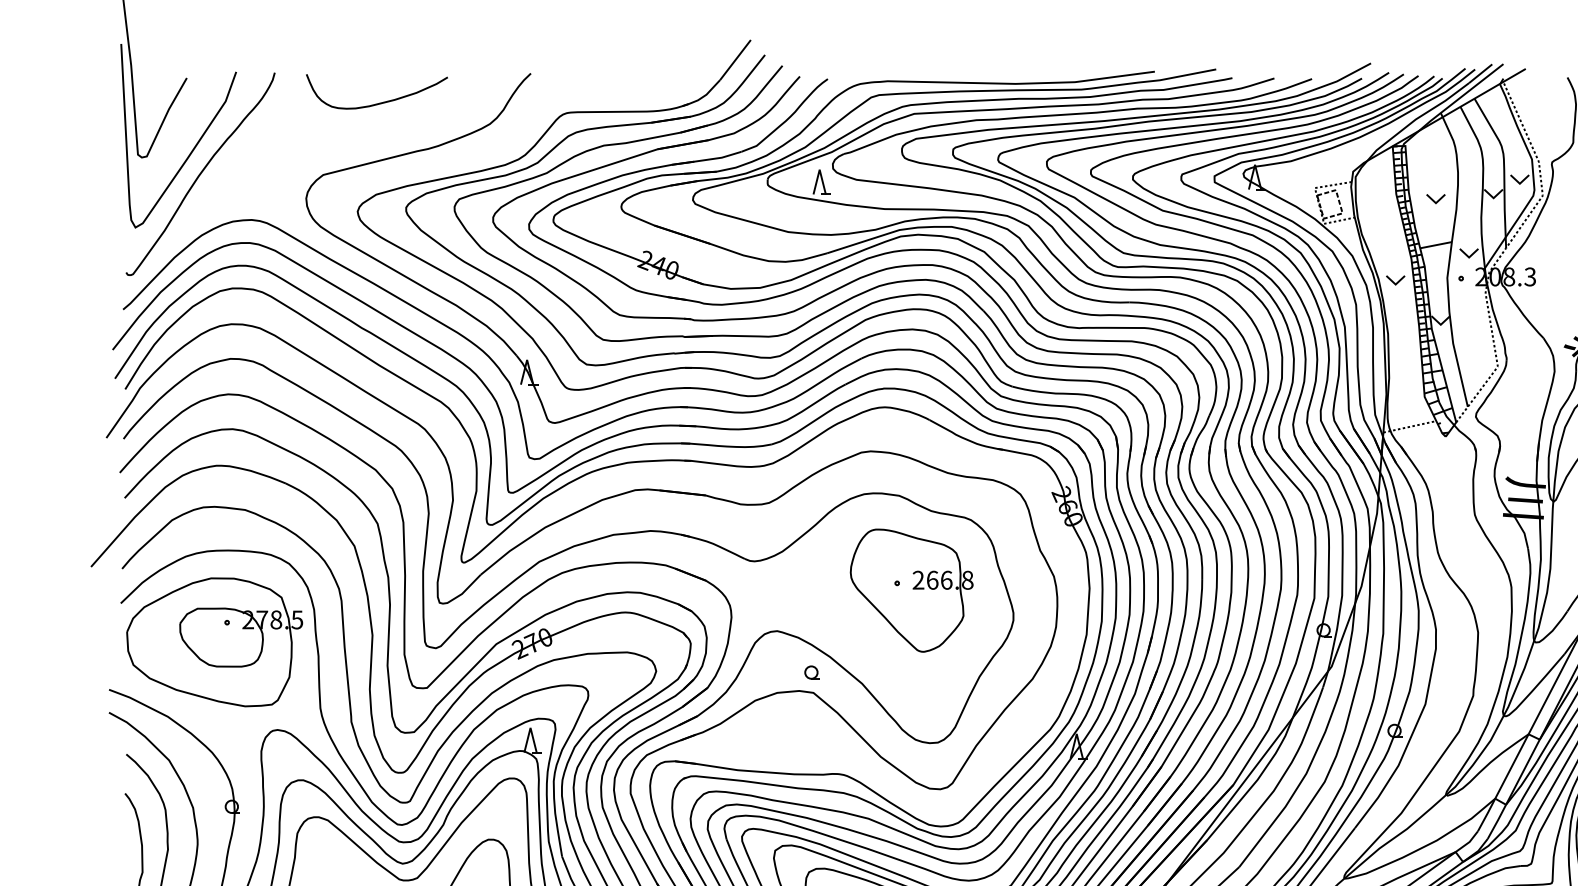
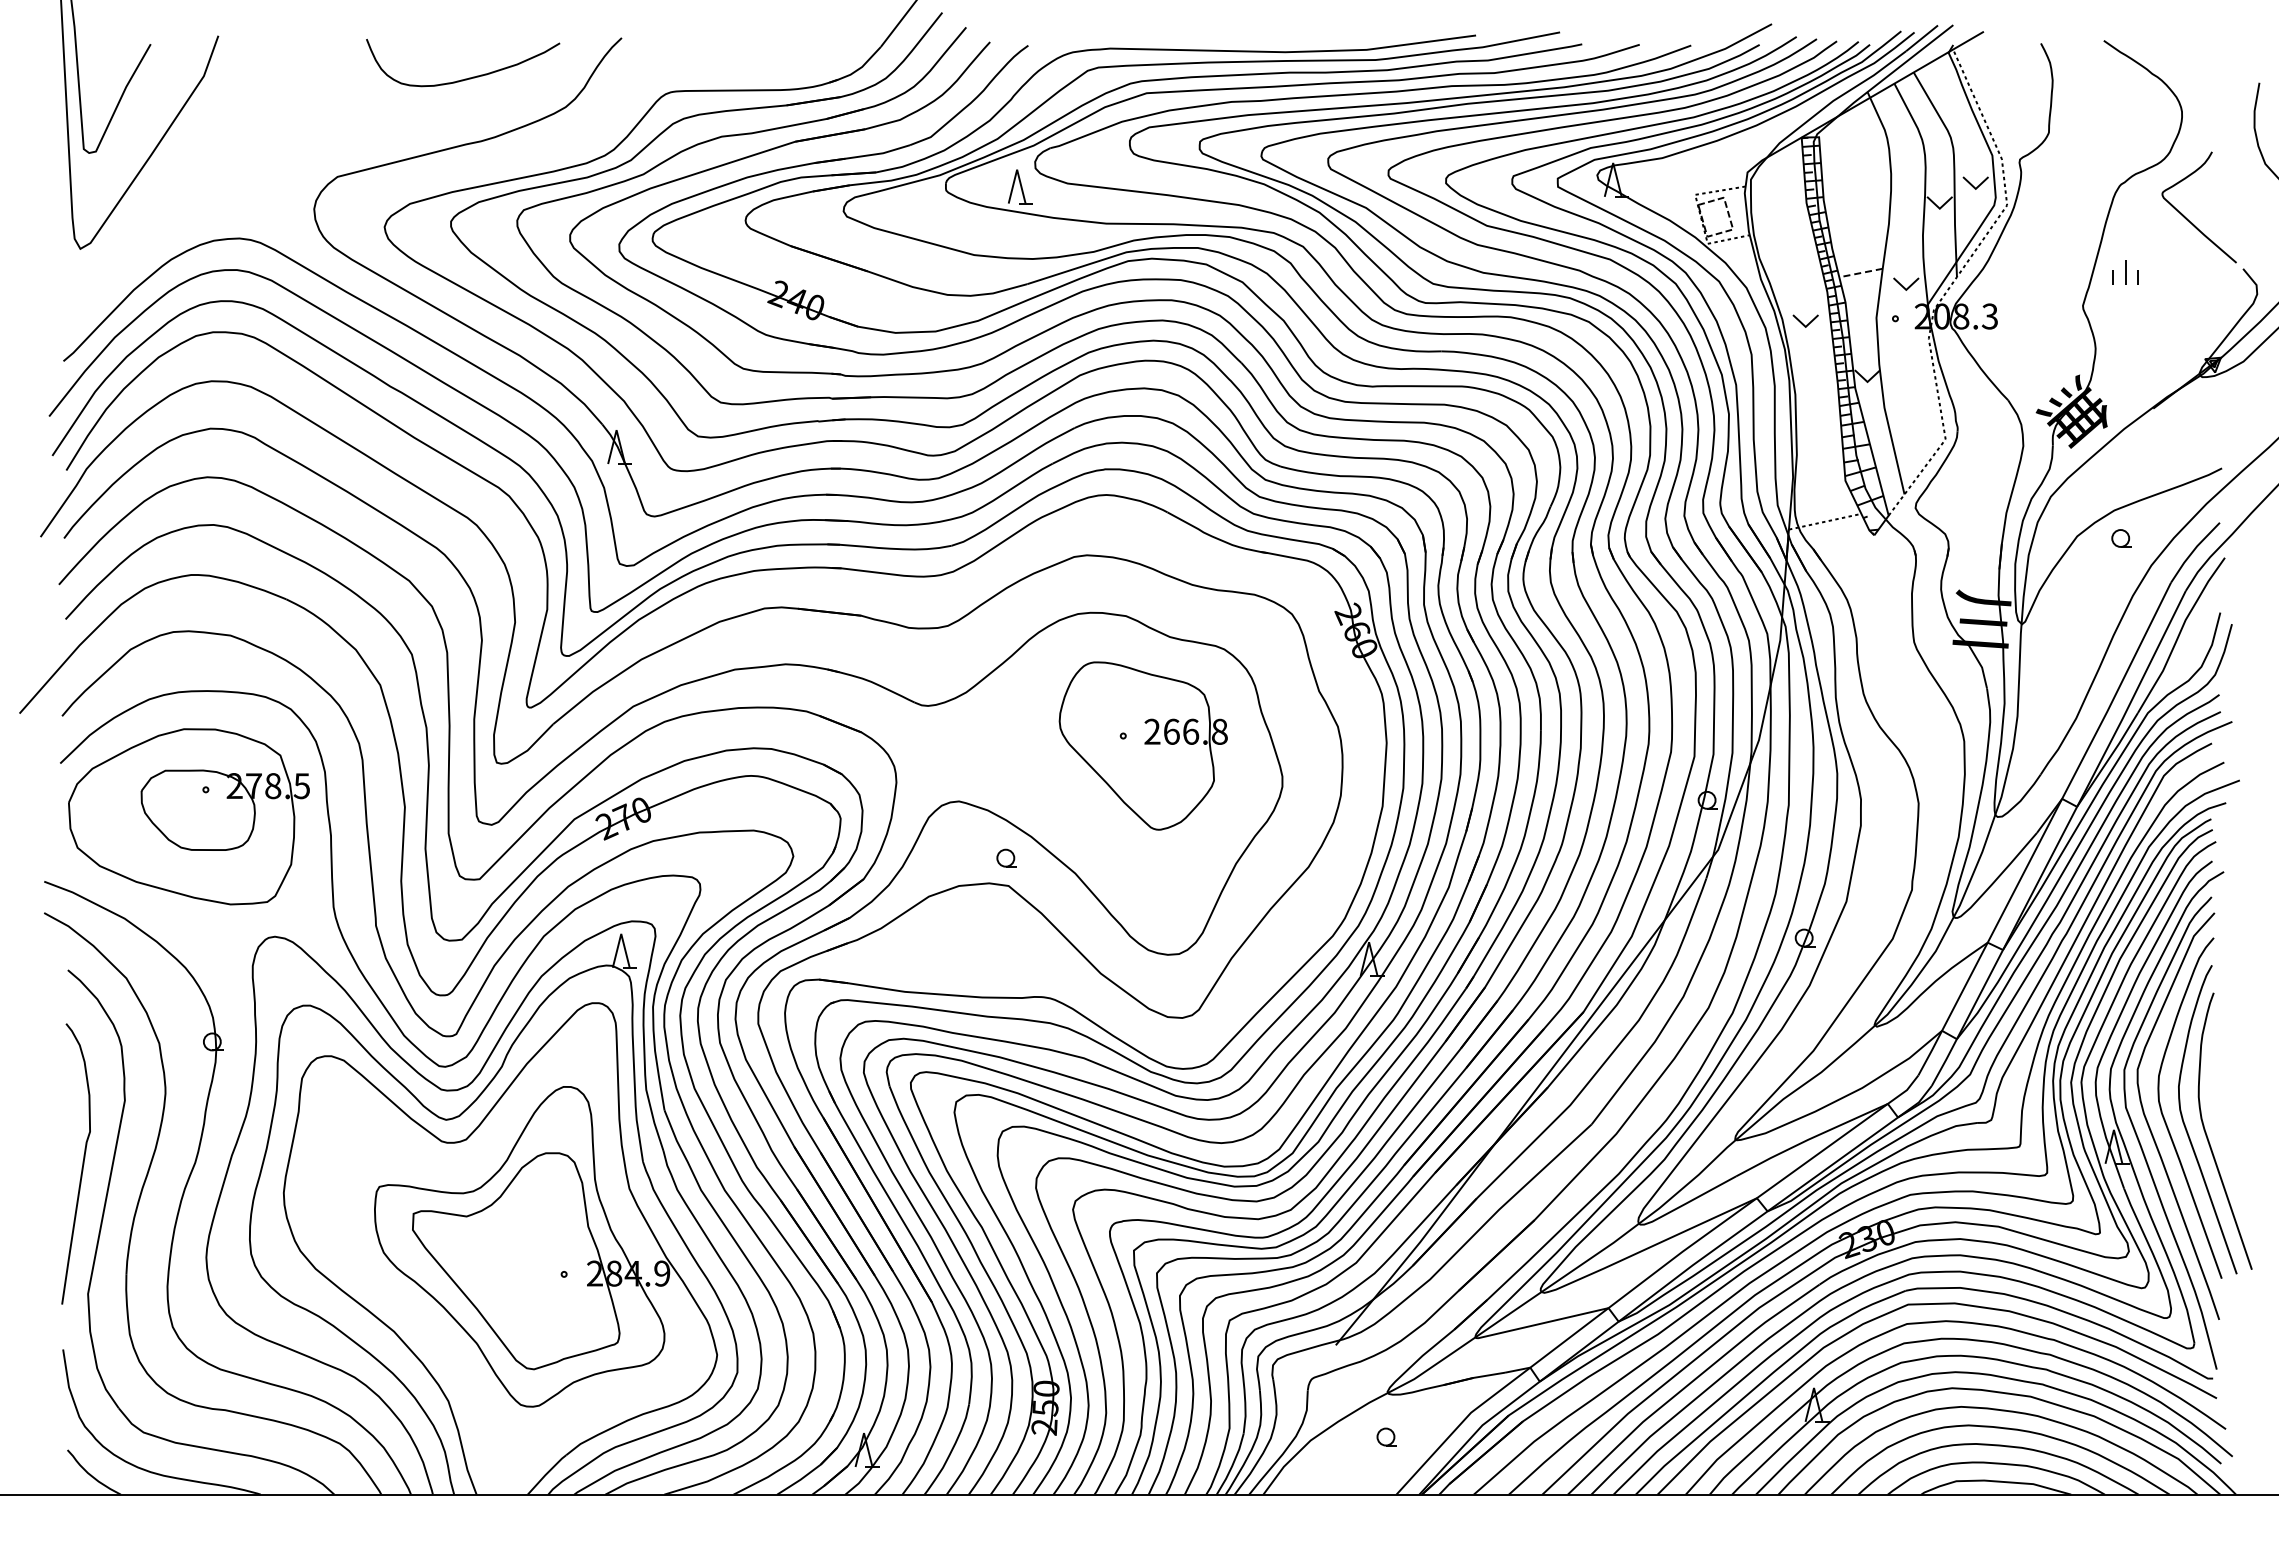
curve: (378, 103) -> (465, 78), moved
curve: (200, 173) -> (169, 175), removed
part: (1435, 198) -> (1860, 209), removed
line: (1435, 245) -> (1860, 273), solid -> dashed

